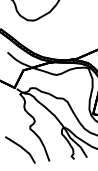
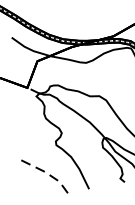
line: (22, 148) -> (47, 174), solid -> dashed

